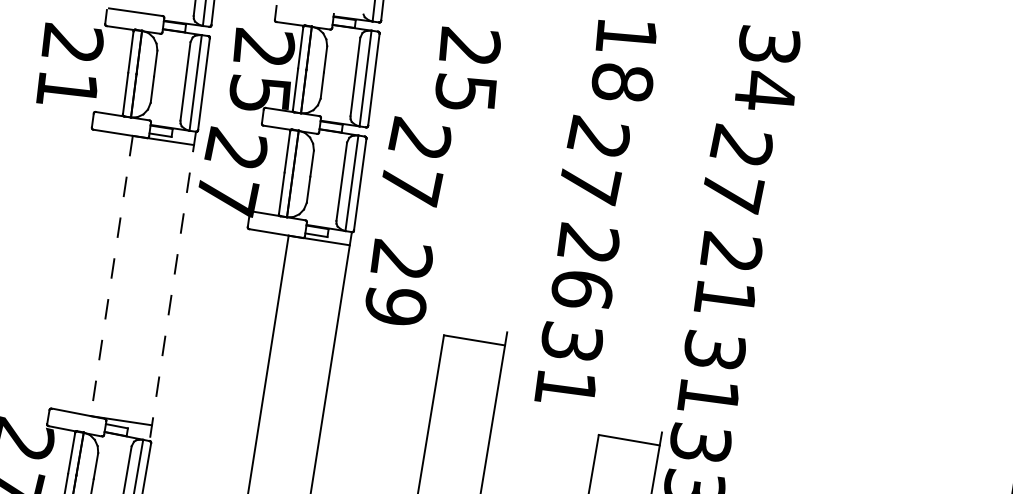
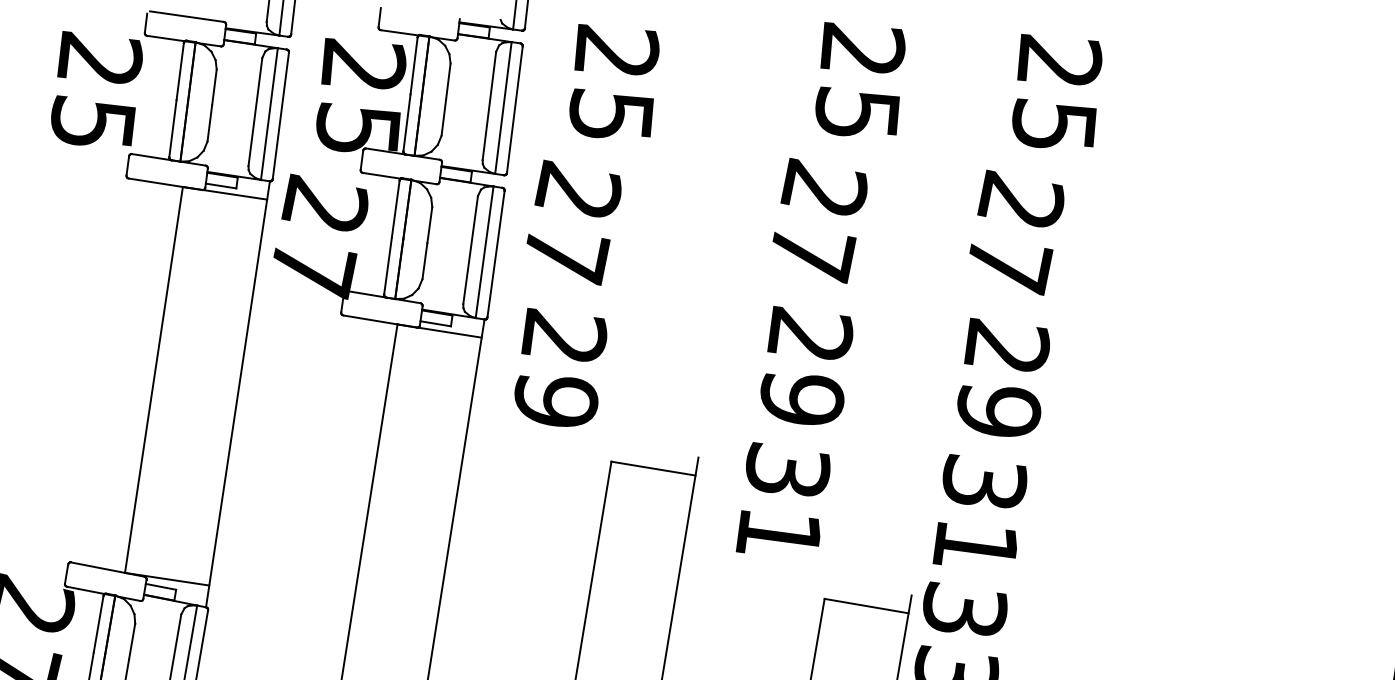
text: (624, 58) -> (860, 80), 18 -> 25
text: (767, 66) -> (1056, 91), 34 -> 25
text: (467, 67) -> (613, 80), moved
text: (67, 87) -> (92, 120), 21 -> 25
line: (111, 276) -> (153, 380), dashed -> solid
text: (398, 281) -> (559, 366), moved
line: (172, 286) -> (237, 394), dashed -> solid
text: (582, 289) -> (802, 398), 26 -> 29
text: (724, 298) -> (997, 410), 21 -> 29

